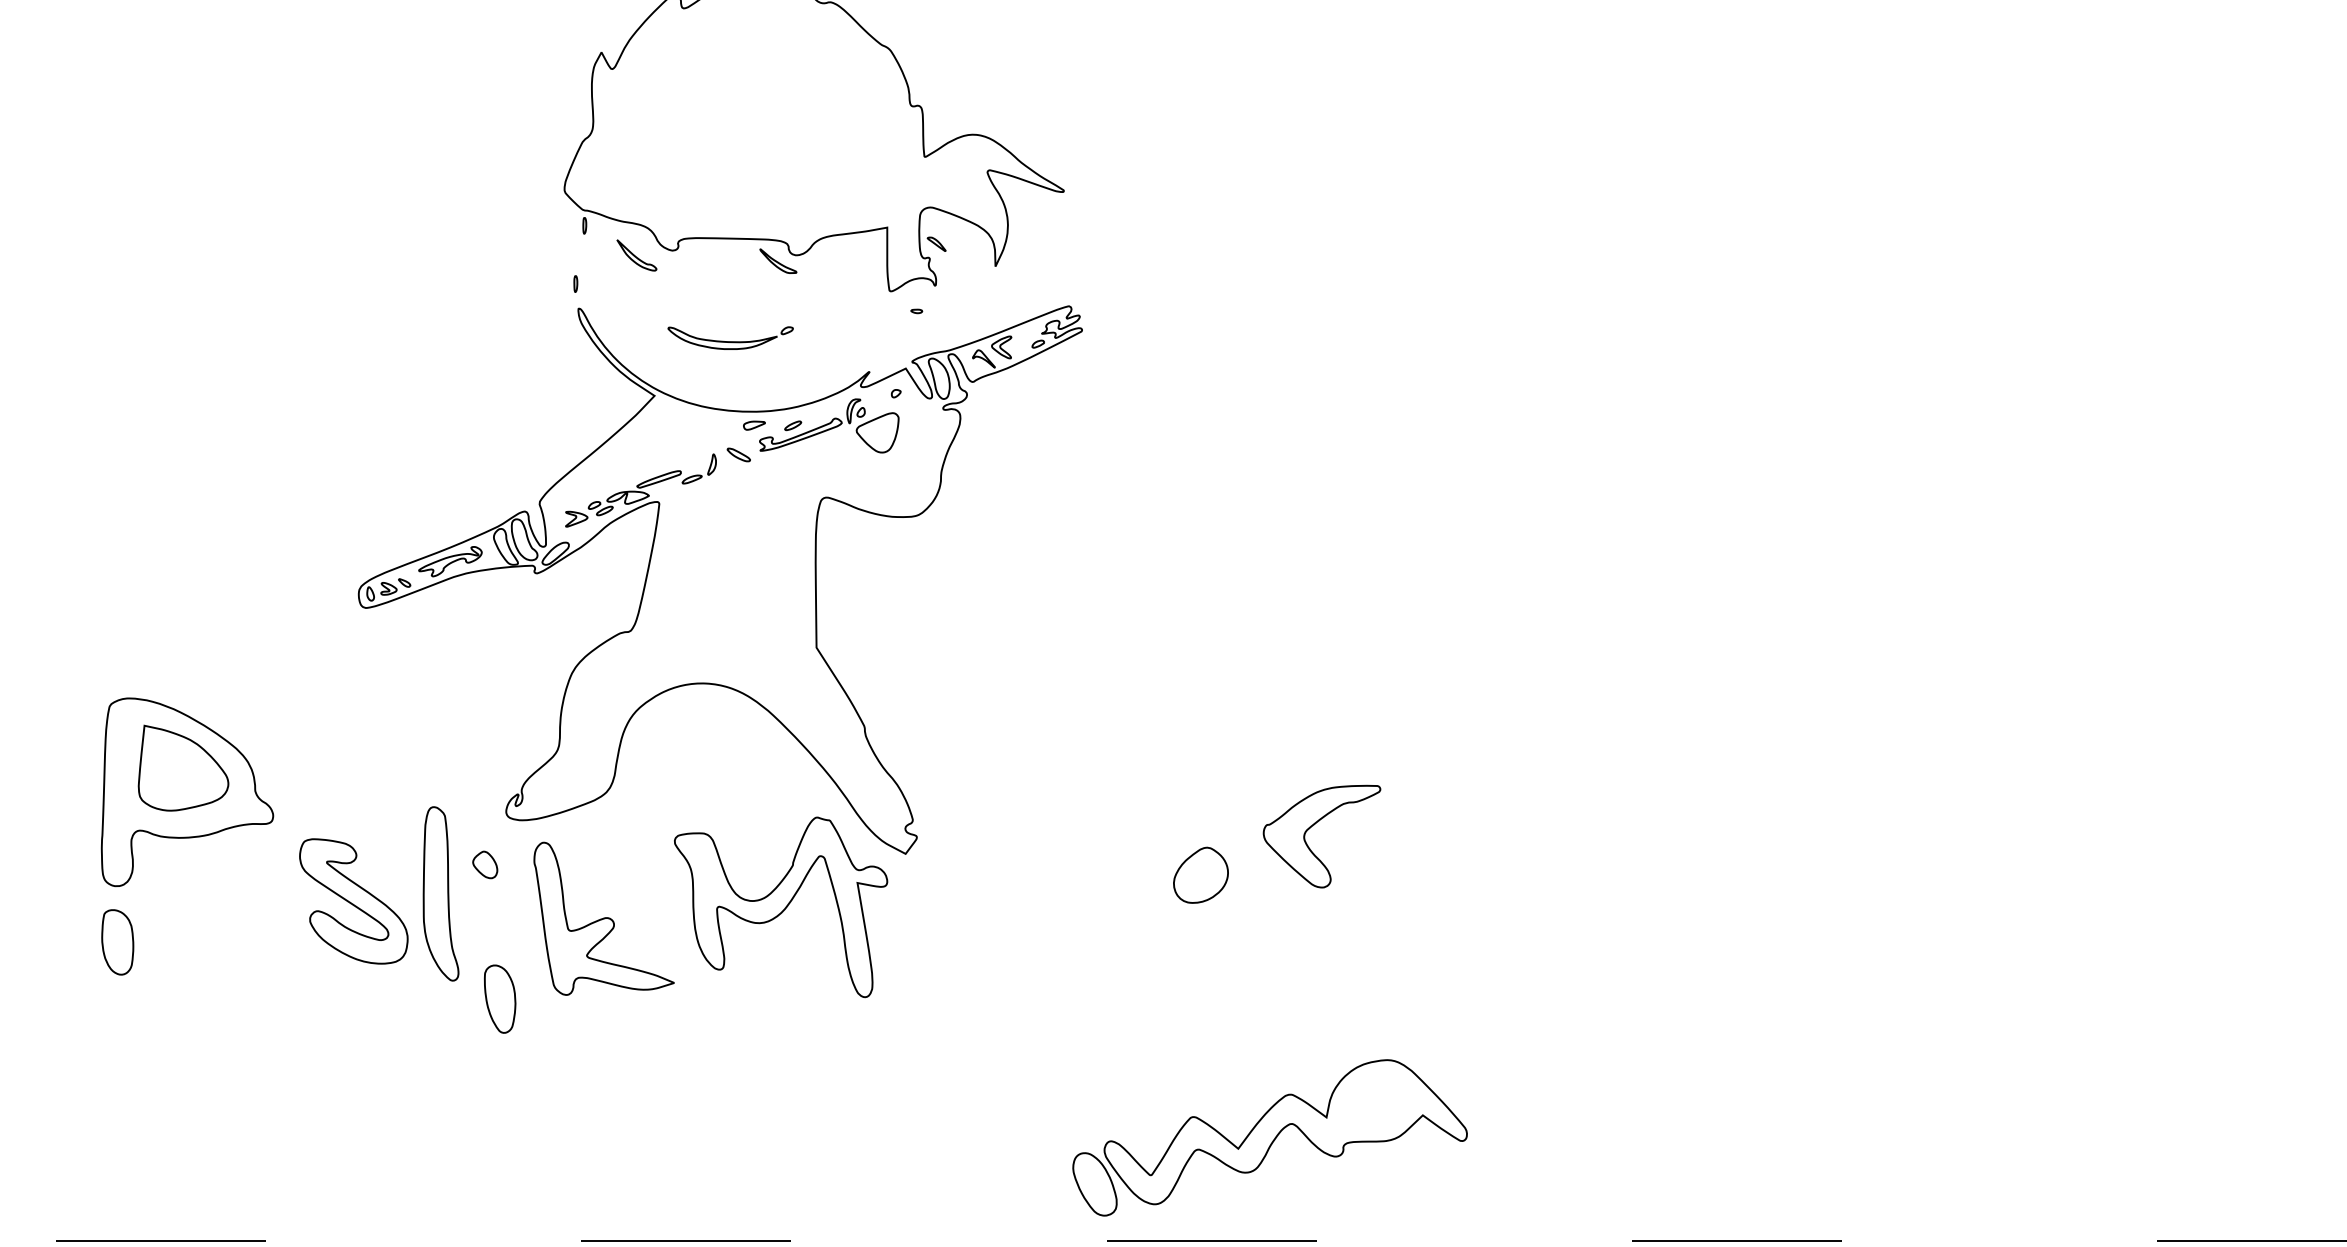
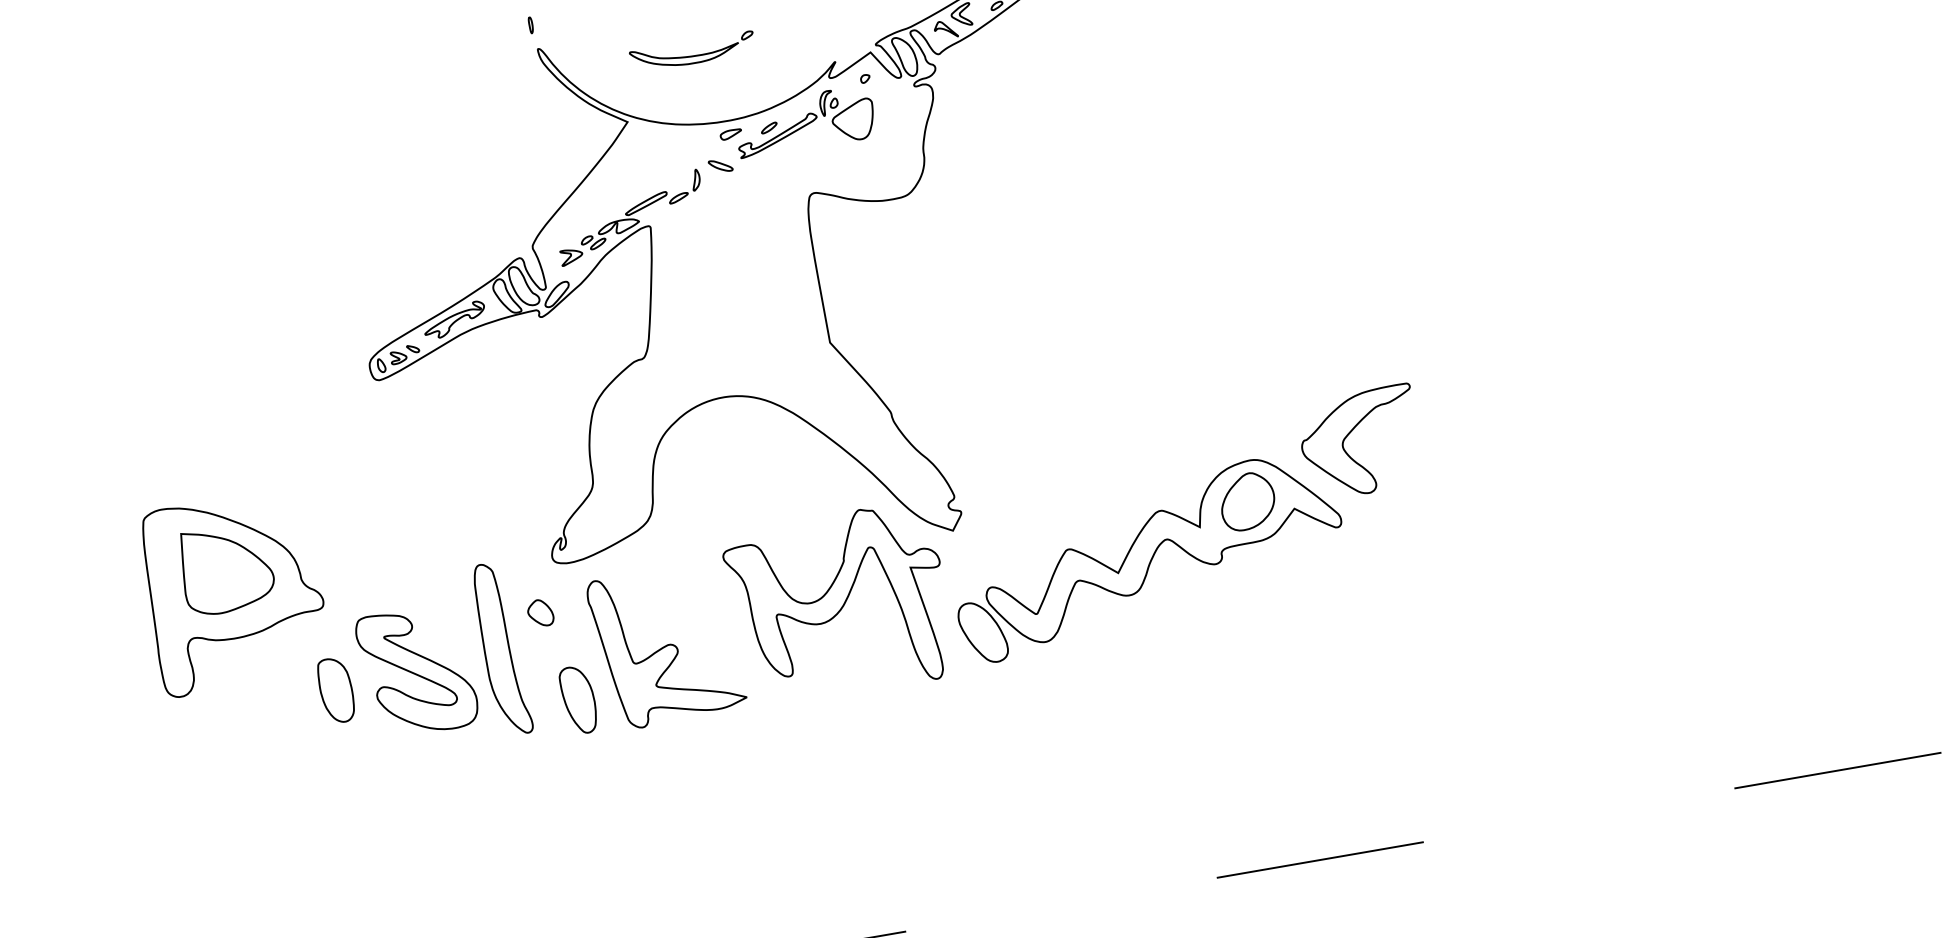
part: (117, 942) -> (336, 690), moved
part: (500, 998) -> (579, 699), moved
part: (1269, 1137) -> (1147, 556), moved

